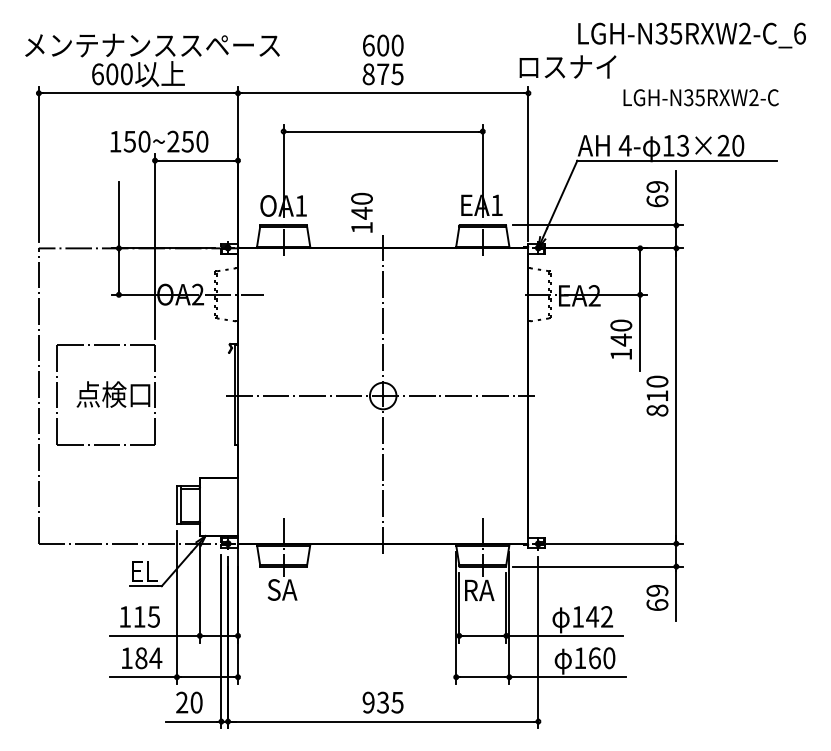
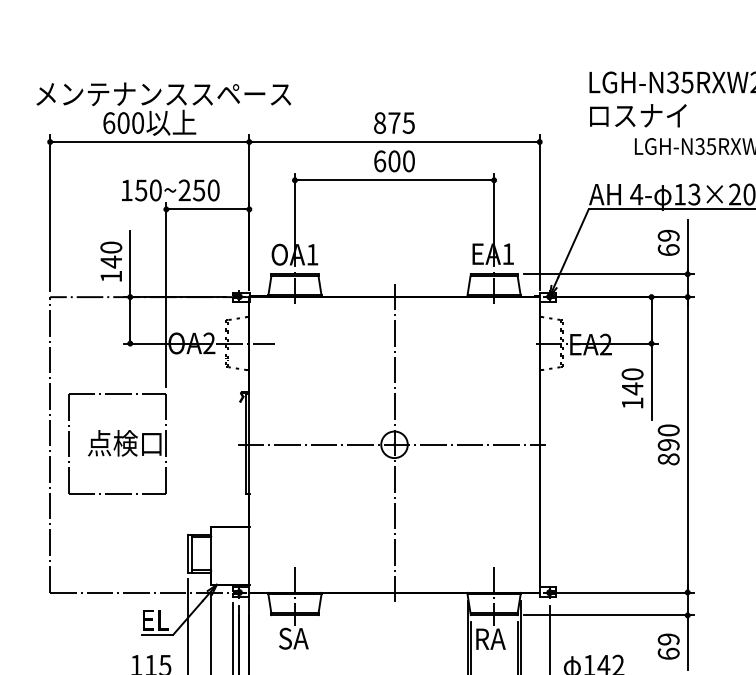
text: (383, 45) -> (394, 161), moved
text: (567, 66) -> (637, 115), moved
text: (361, 212) -> (110, 261), moved
text: (657, 396) -> (668, 445), 810 -> 890

